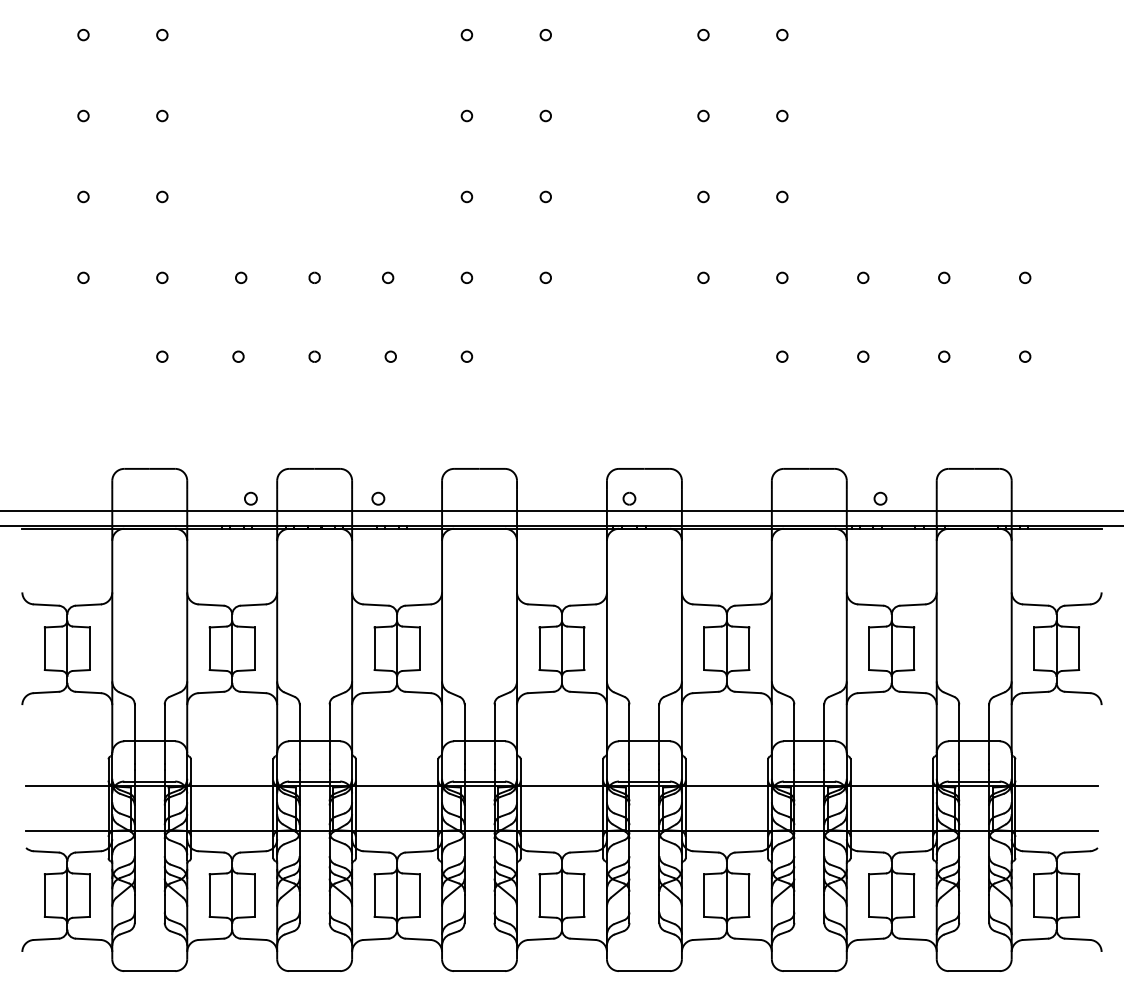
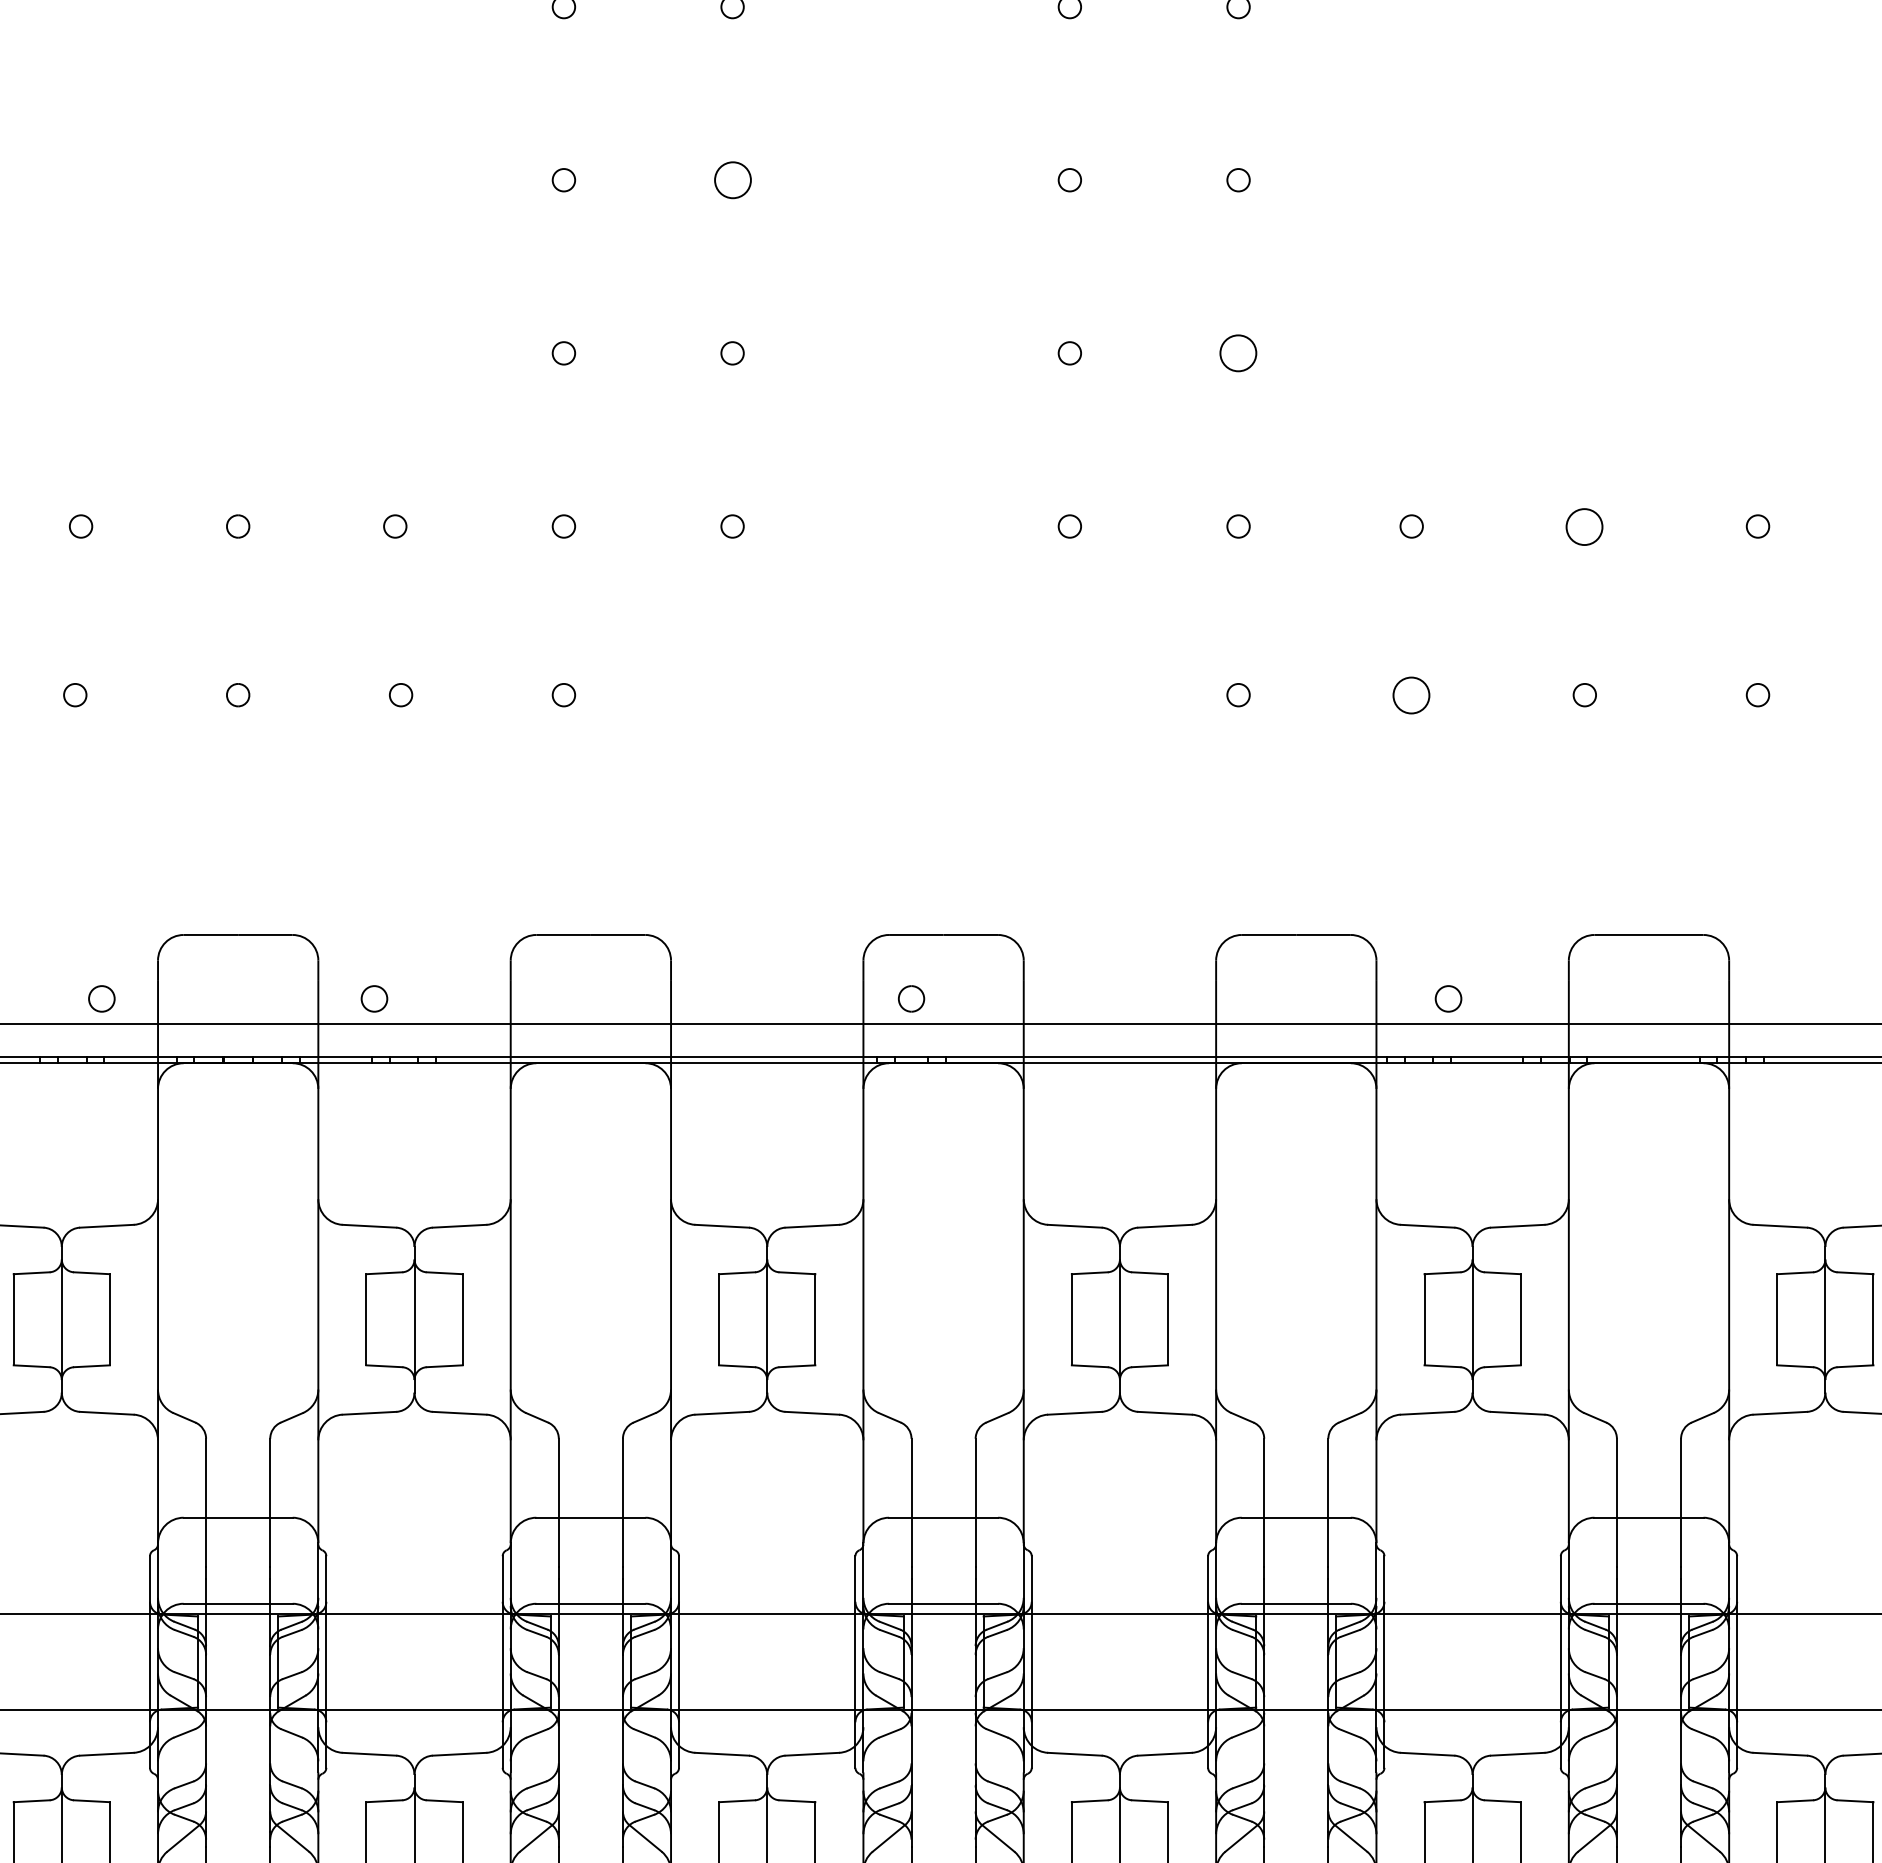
circle: (545, 115) -> (731, 179), size x1.6
circle: (782, 196) -> (1238, 352), size x1.6
circle: (944, 277) -> (1585, 525), size x1.6
circle: (863, 356) -> (1412, 694), size x1.6

